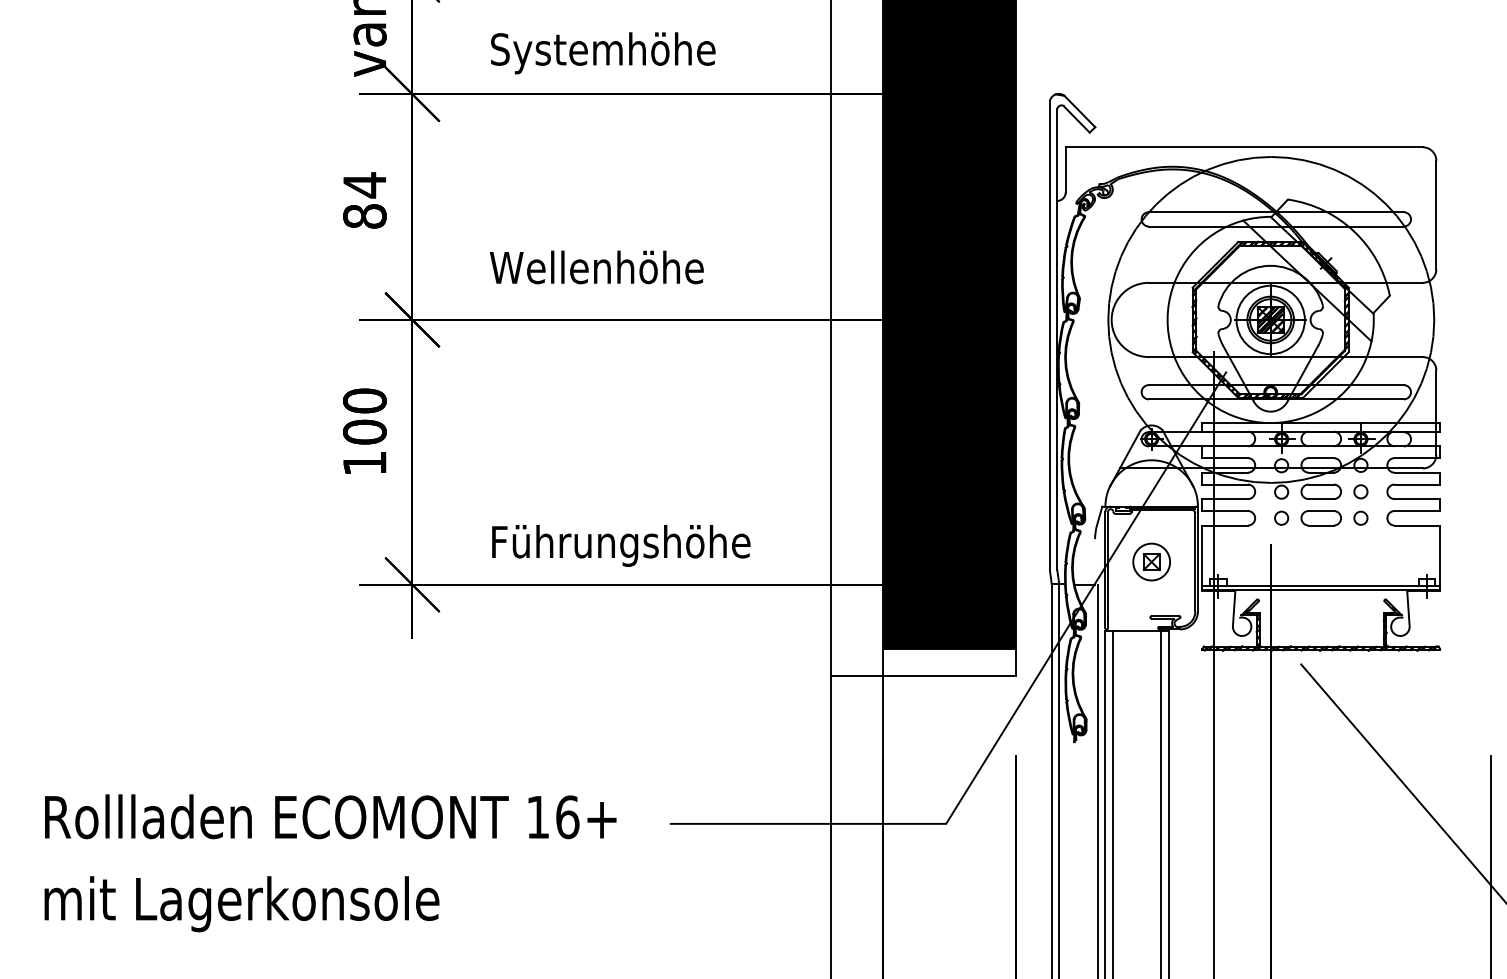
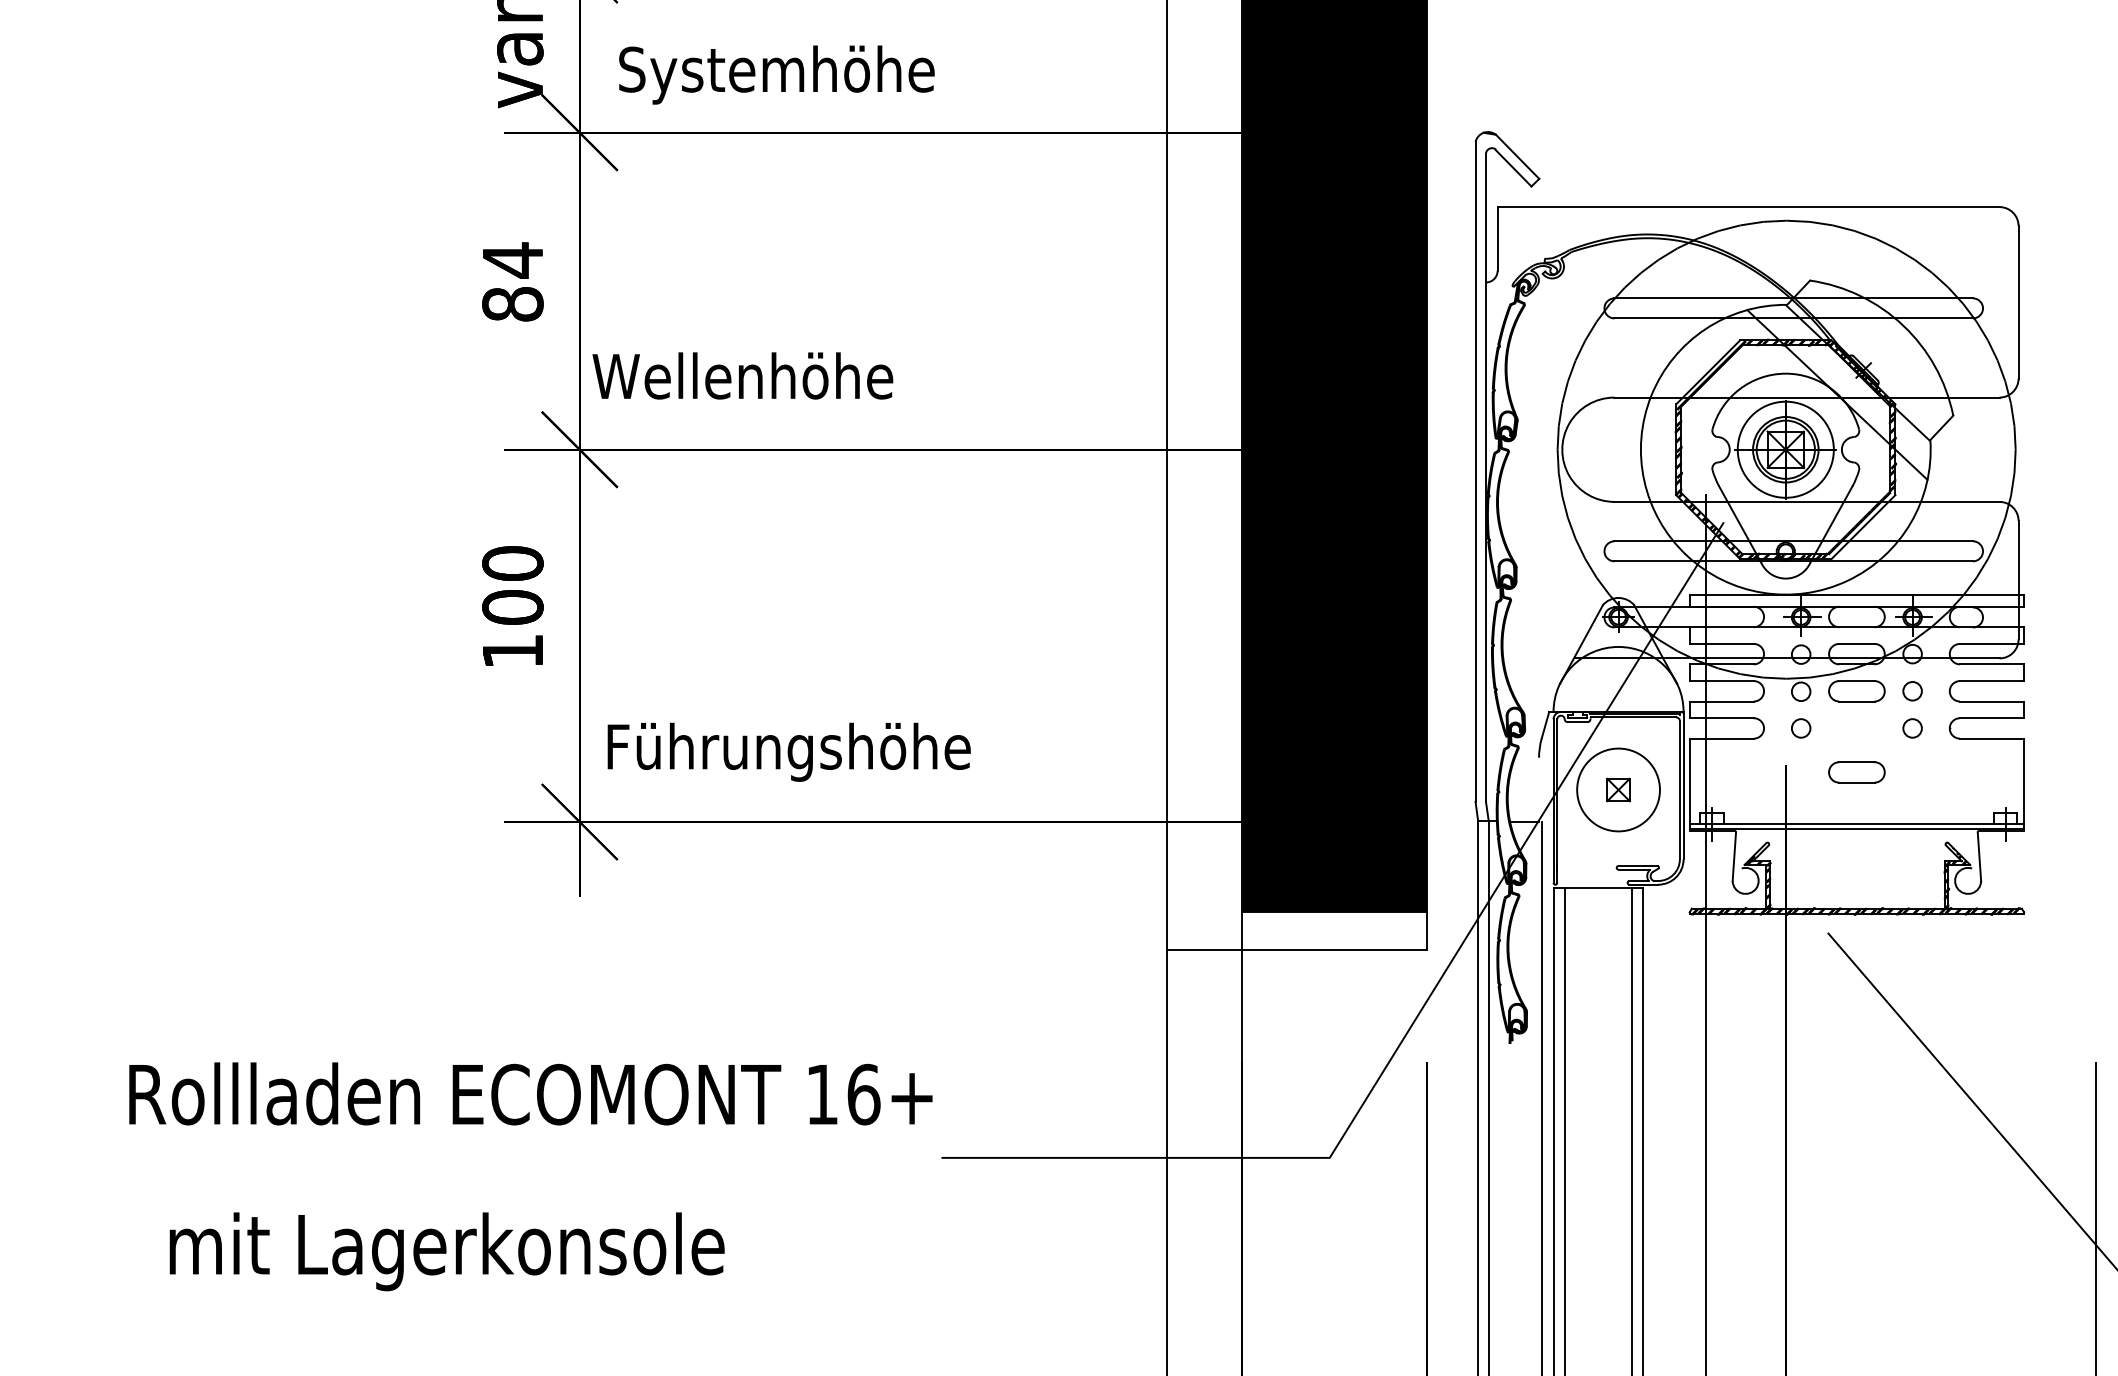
text: (602, 52) -> (776, 74), moved
text: (596, 267) -> (742, 375), moved
hatch: (1270, 319) -> (1785, 449), removed
part: (1321, 518) -> (1856, 772), moved
text: (620, 545) -> (788, 751), moved
circle: (1151, 561) -> (1618, 789), size x1.6
text: (330, 816) -> (530, 1093), moved
text: (241, 904) -> (446, 1251), moved

